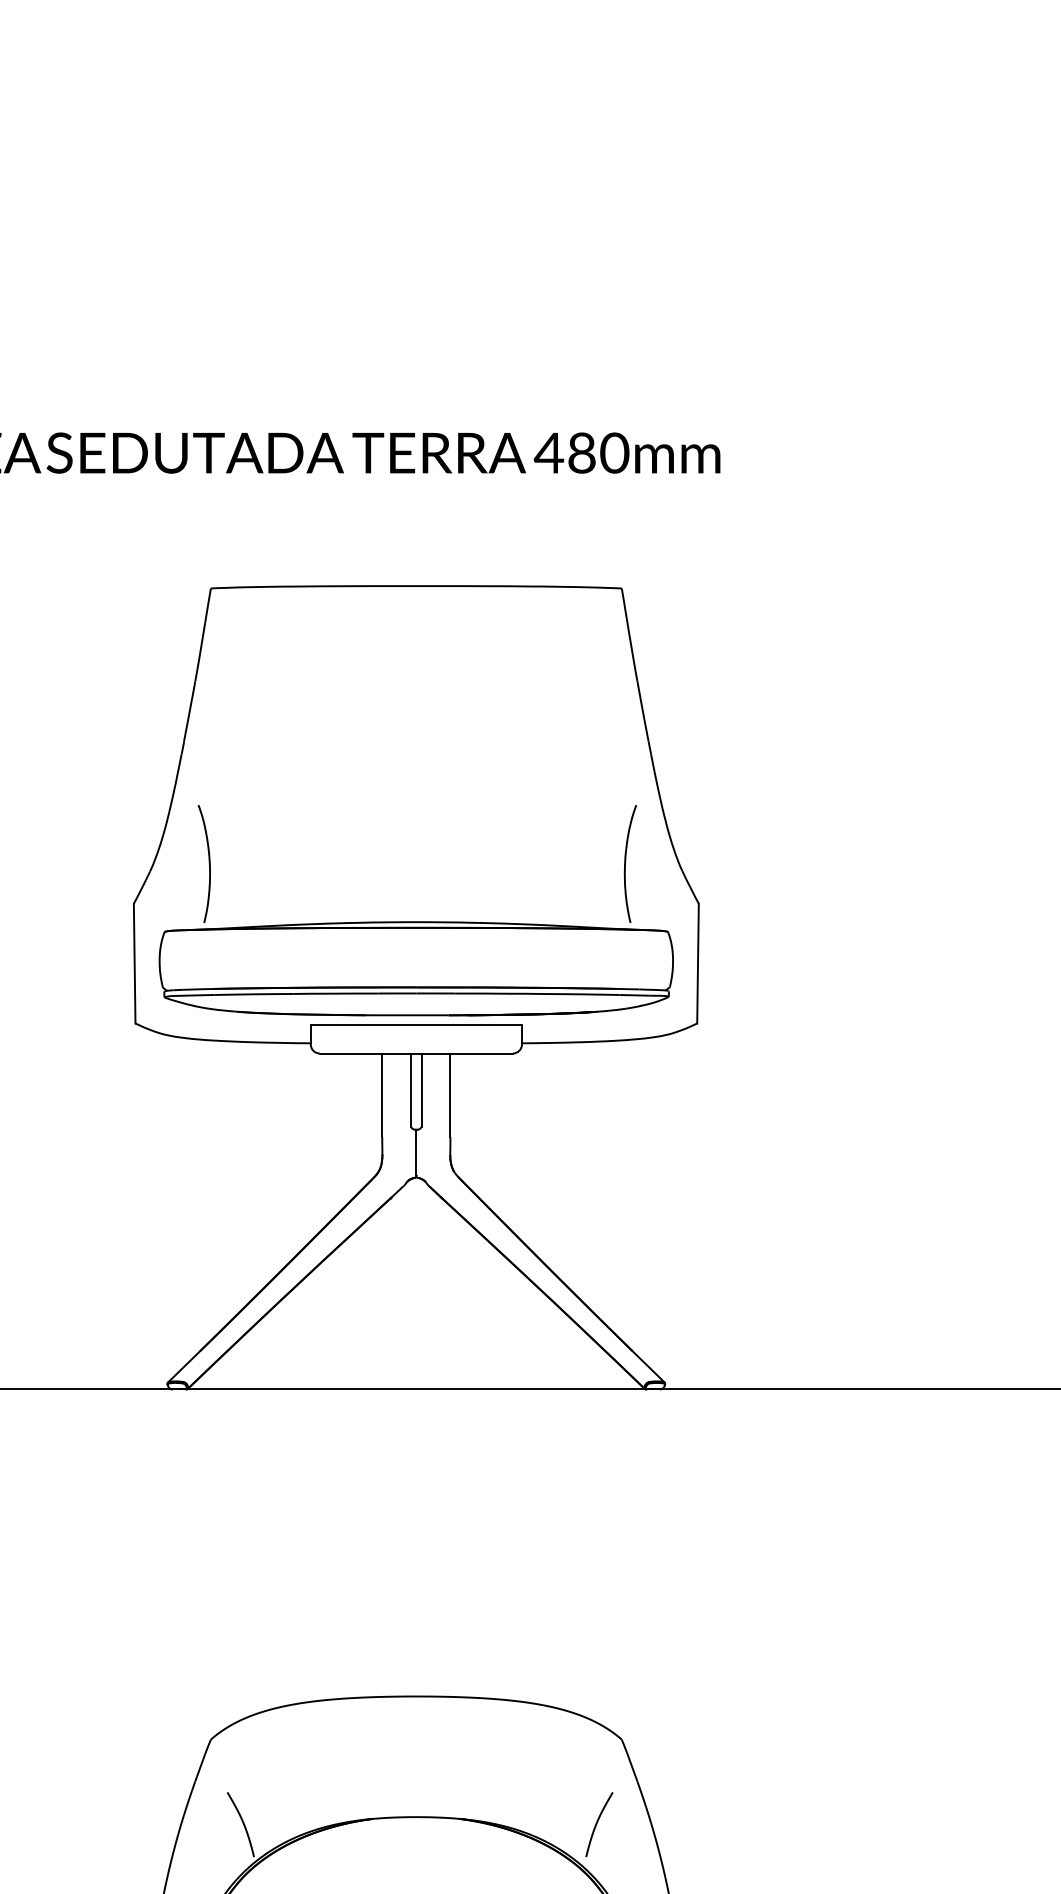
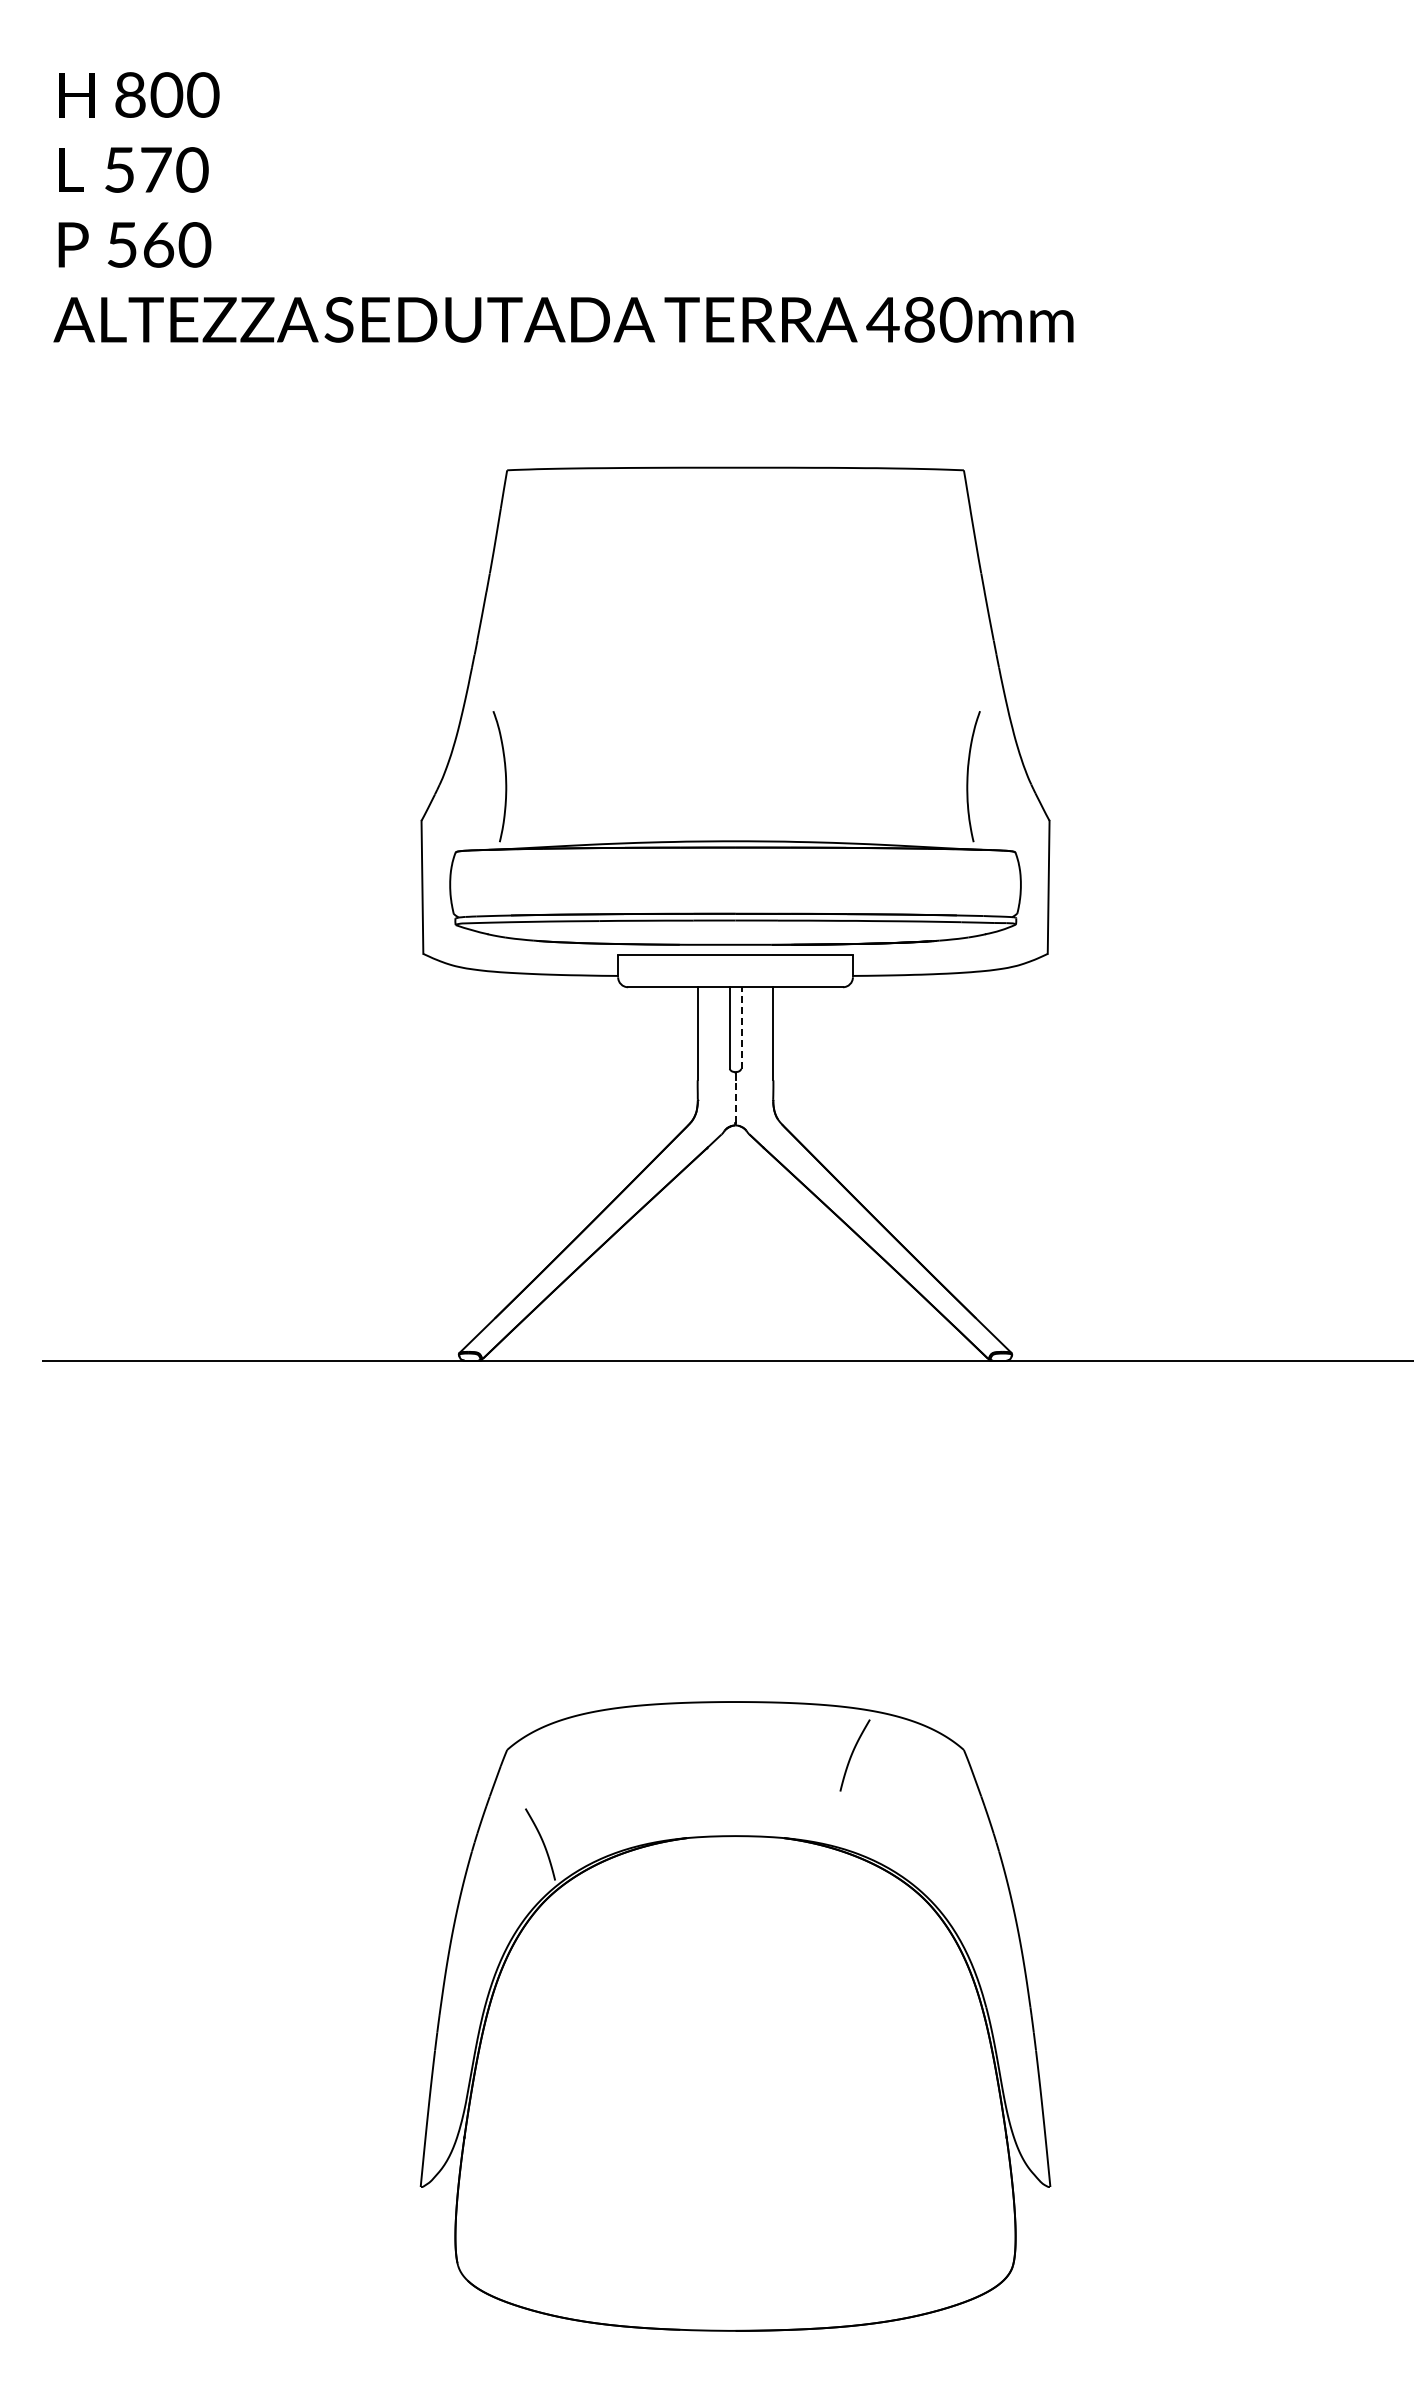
line: (421, 1090) -> (741, 1028), solid -> dashed
line: (416, 1156) -> (735, 1101), solid -> dashed
curve: (597, 1824) -> (852, 1755), moved

